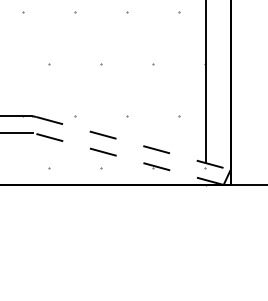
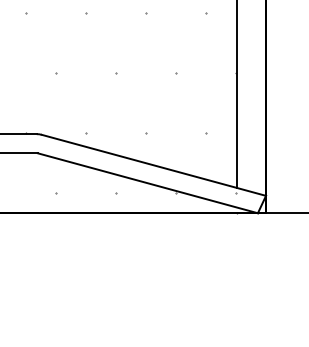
line: (133, 143) -> (153, 165), dashed -> solid
line: (128, 158) -> (148, 182), dashed -> solid

